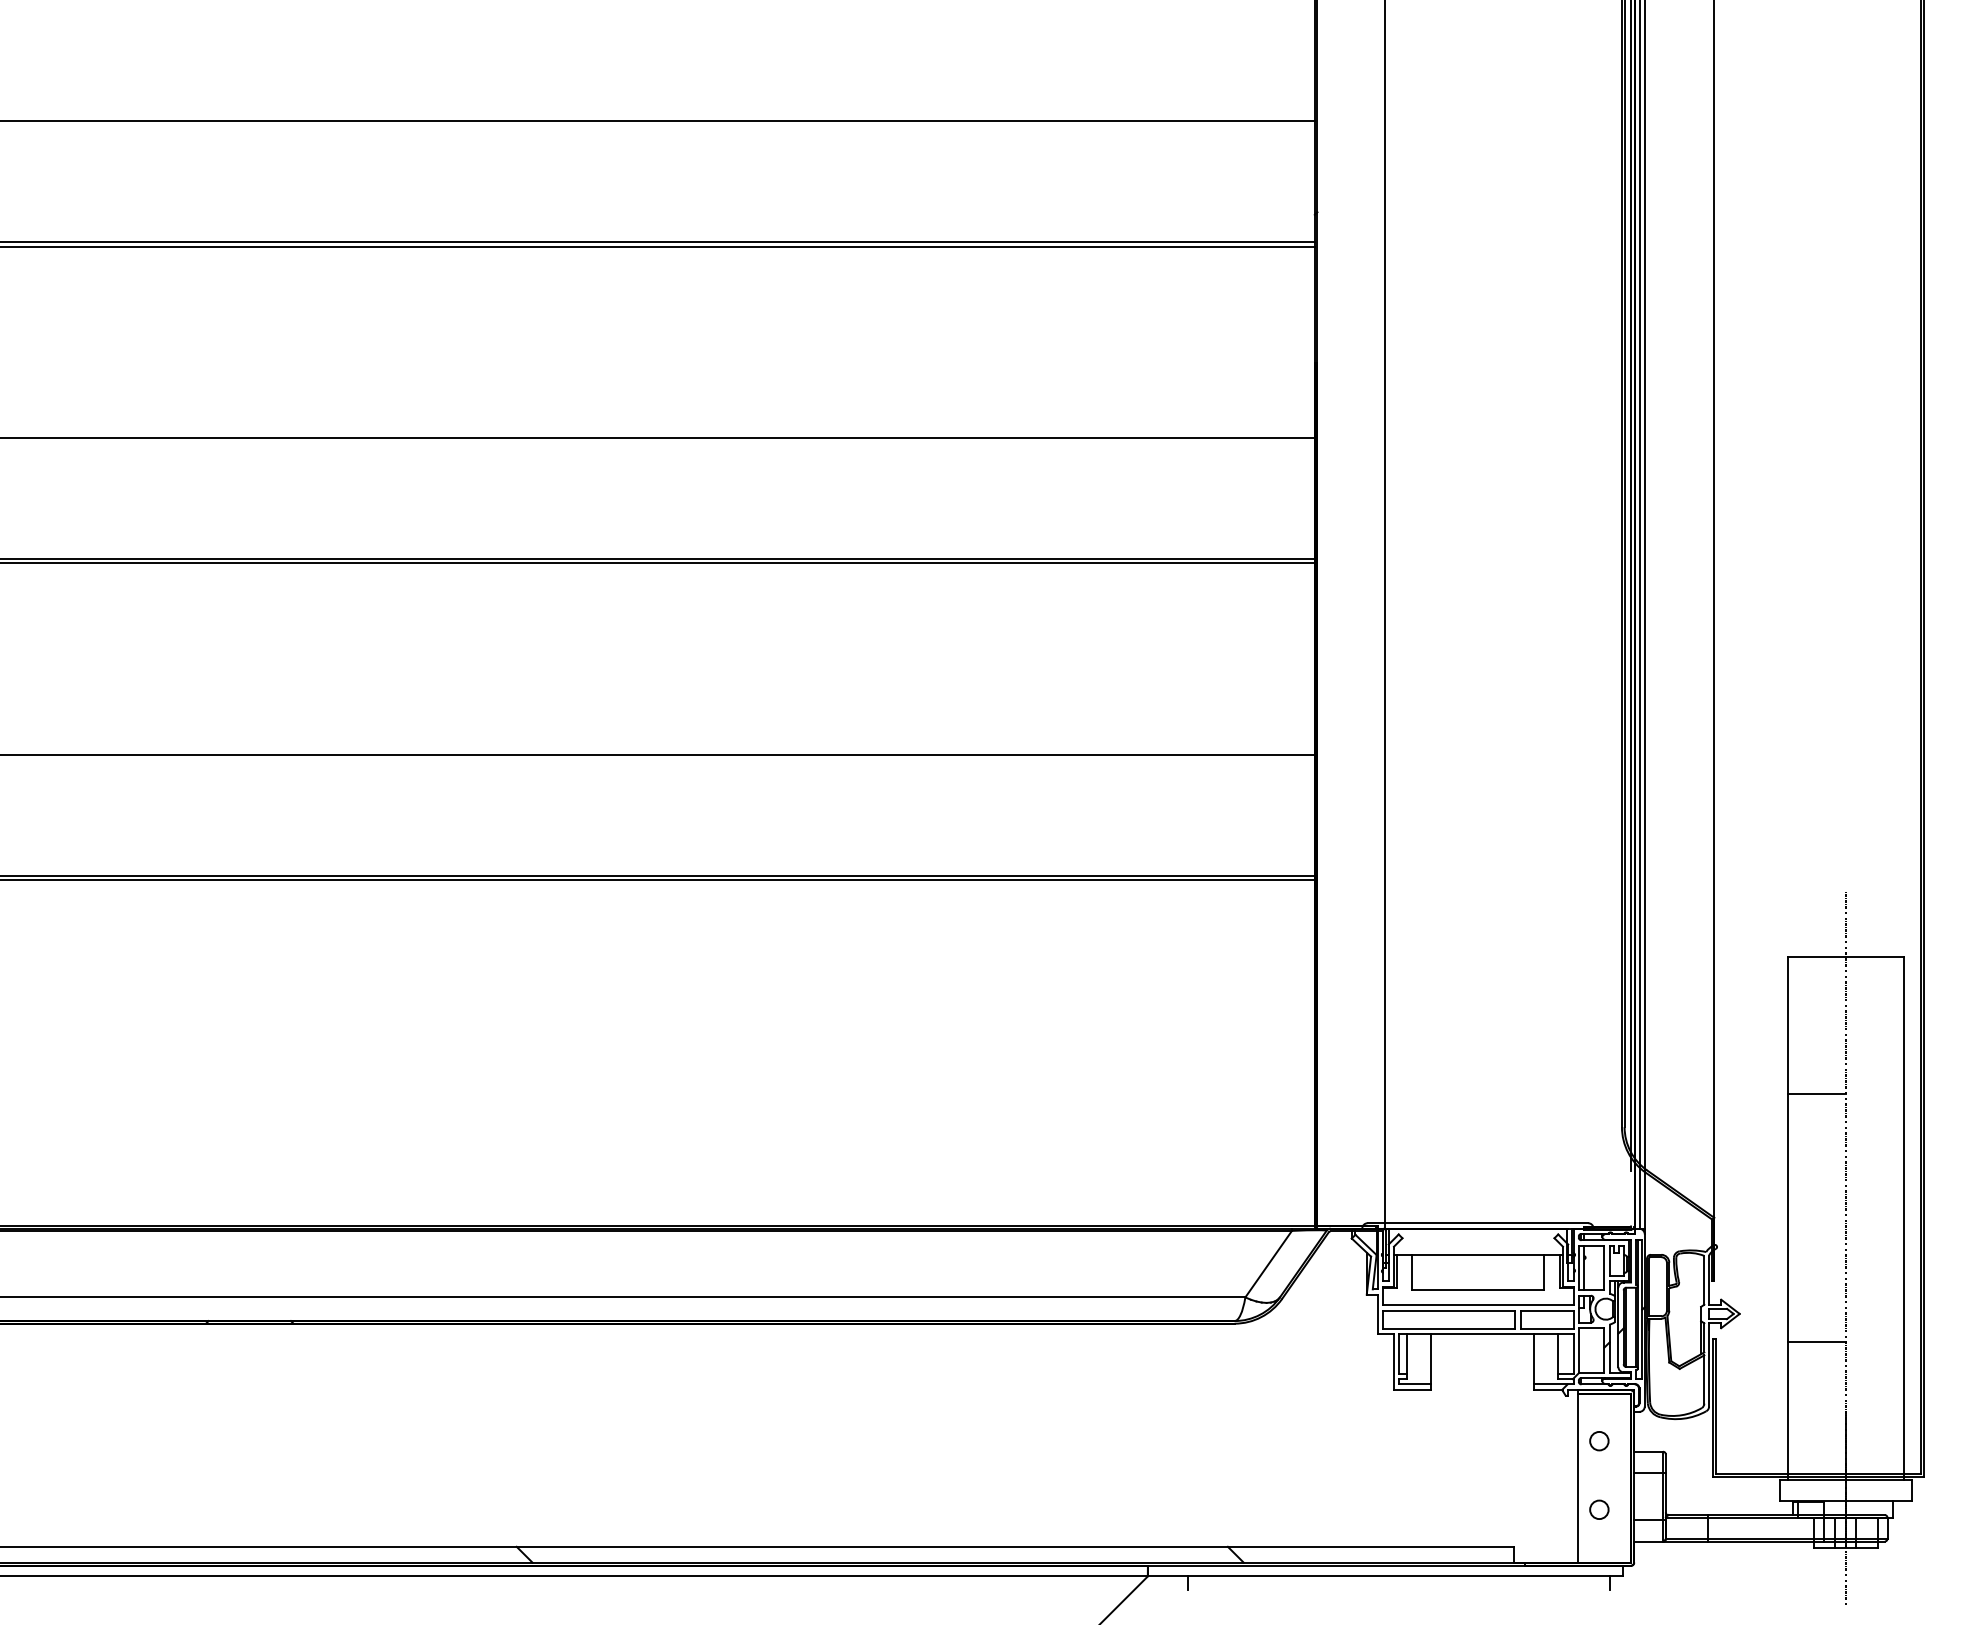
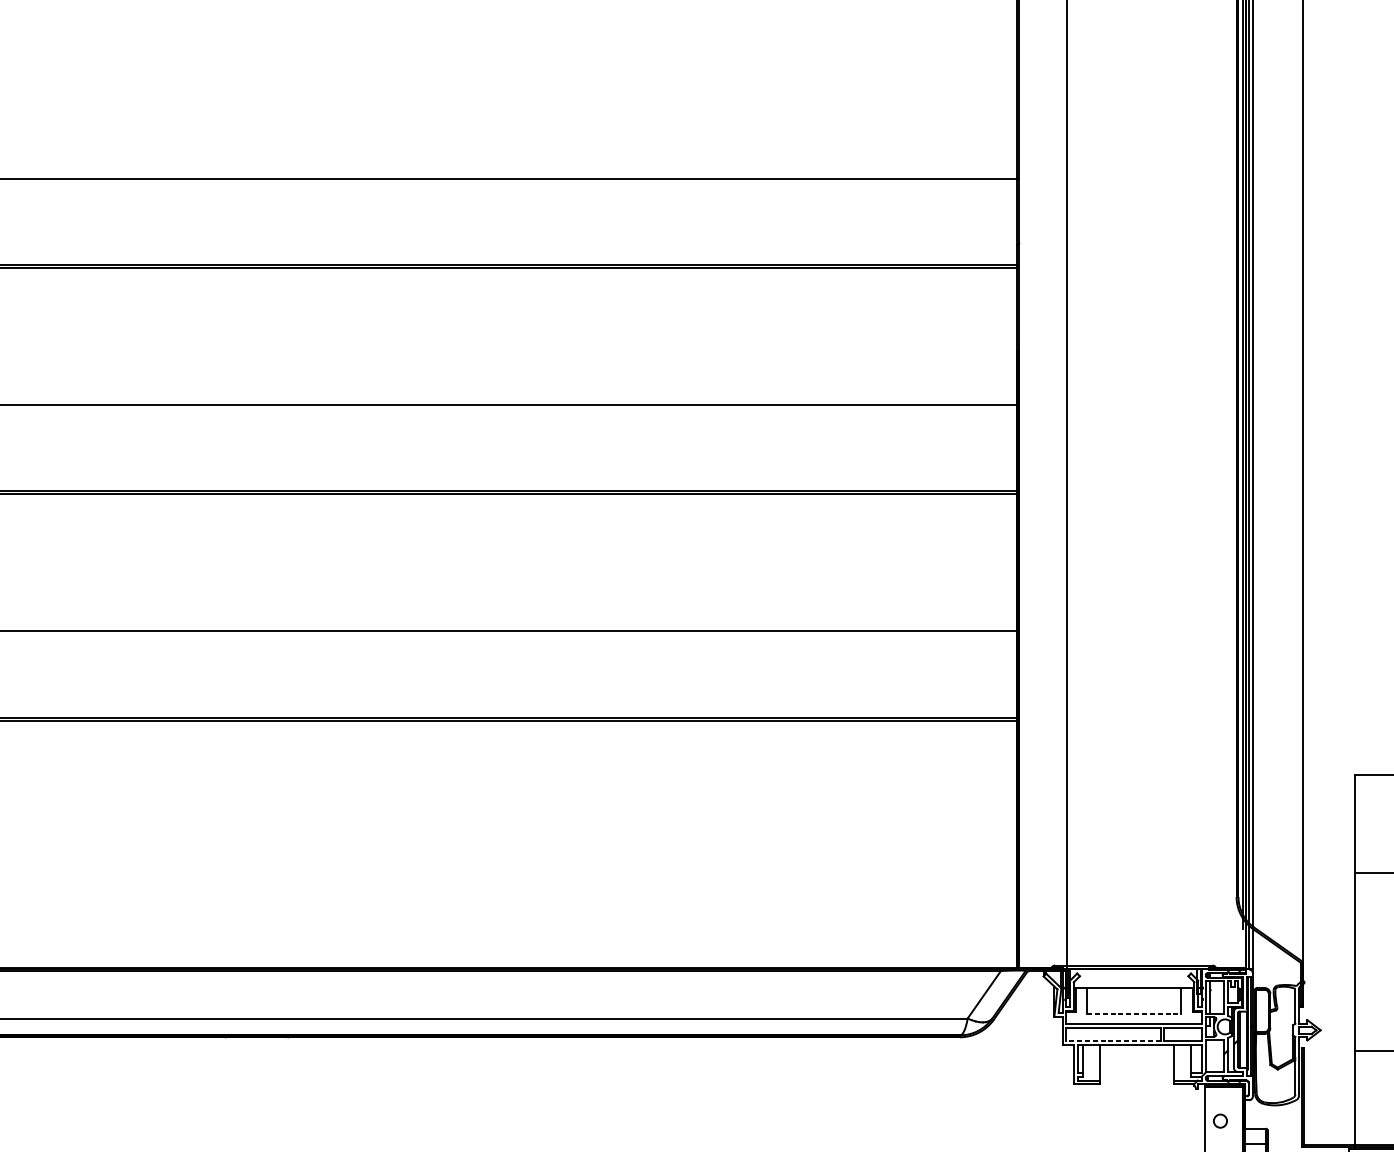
line: (1478, 1290) -> (1134, 1013), solid -> dashed
line: (1449, 1328) -> (1113, 1040), solid -> dashed

